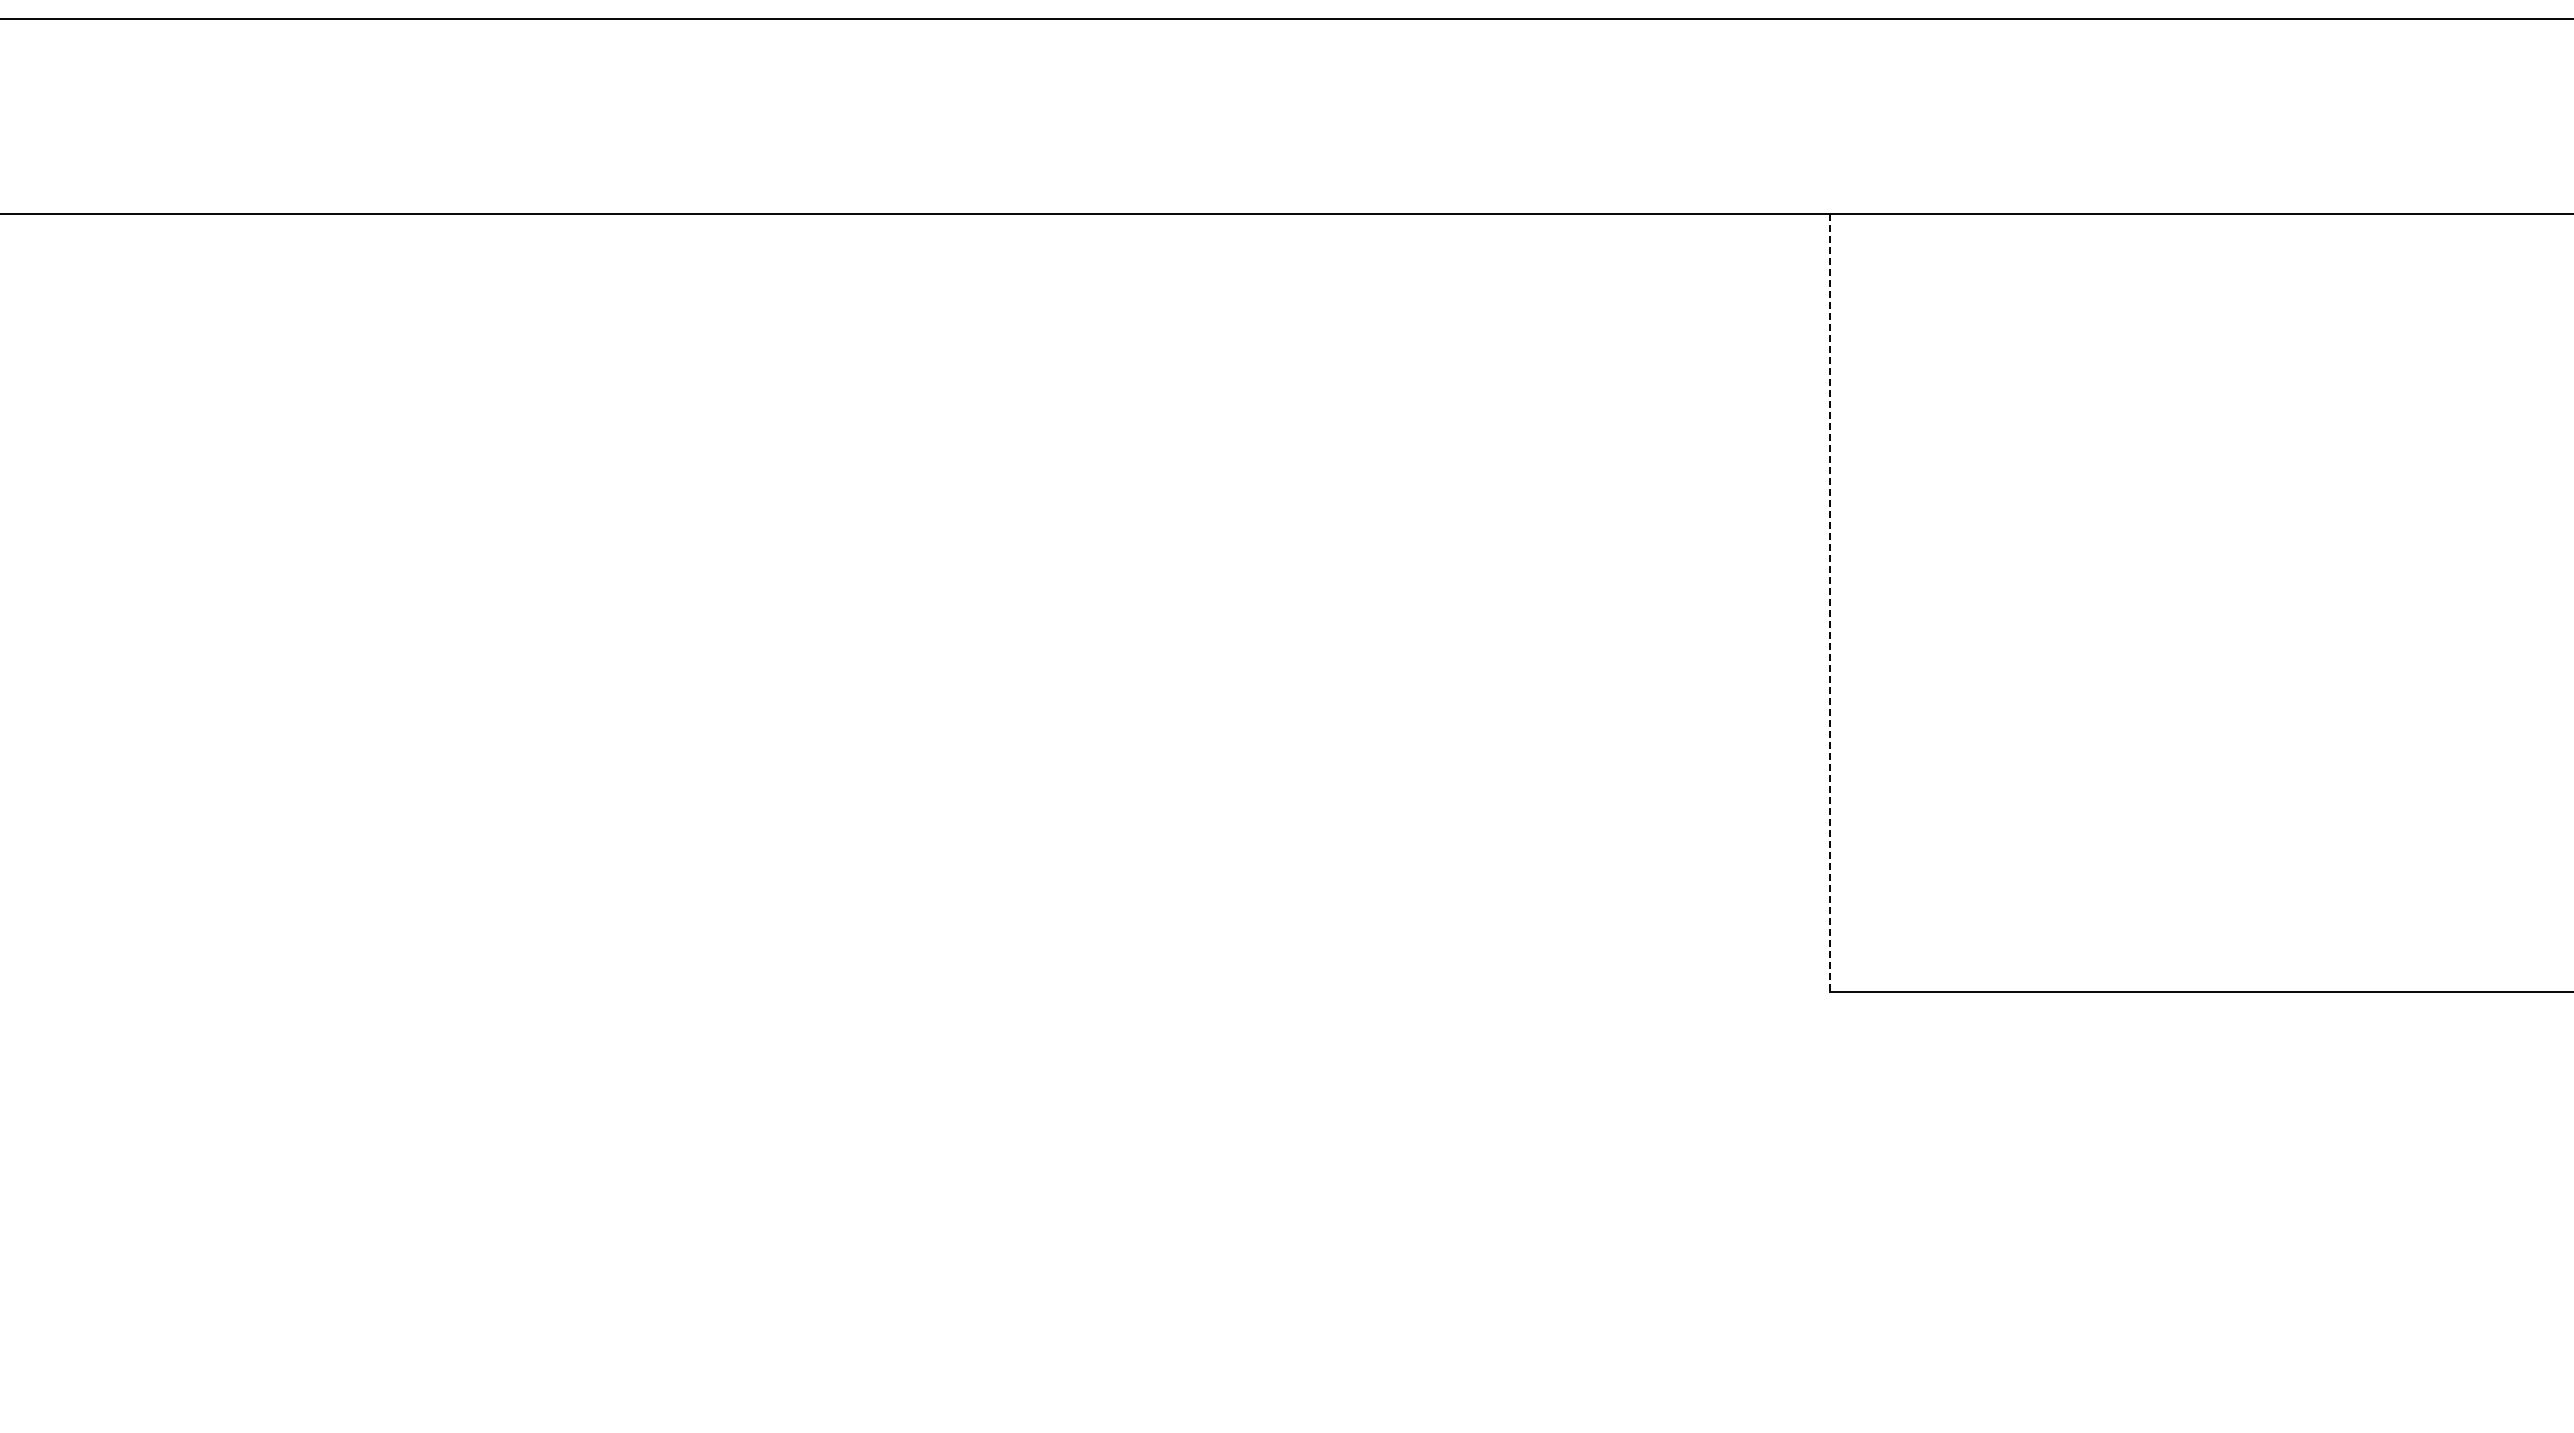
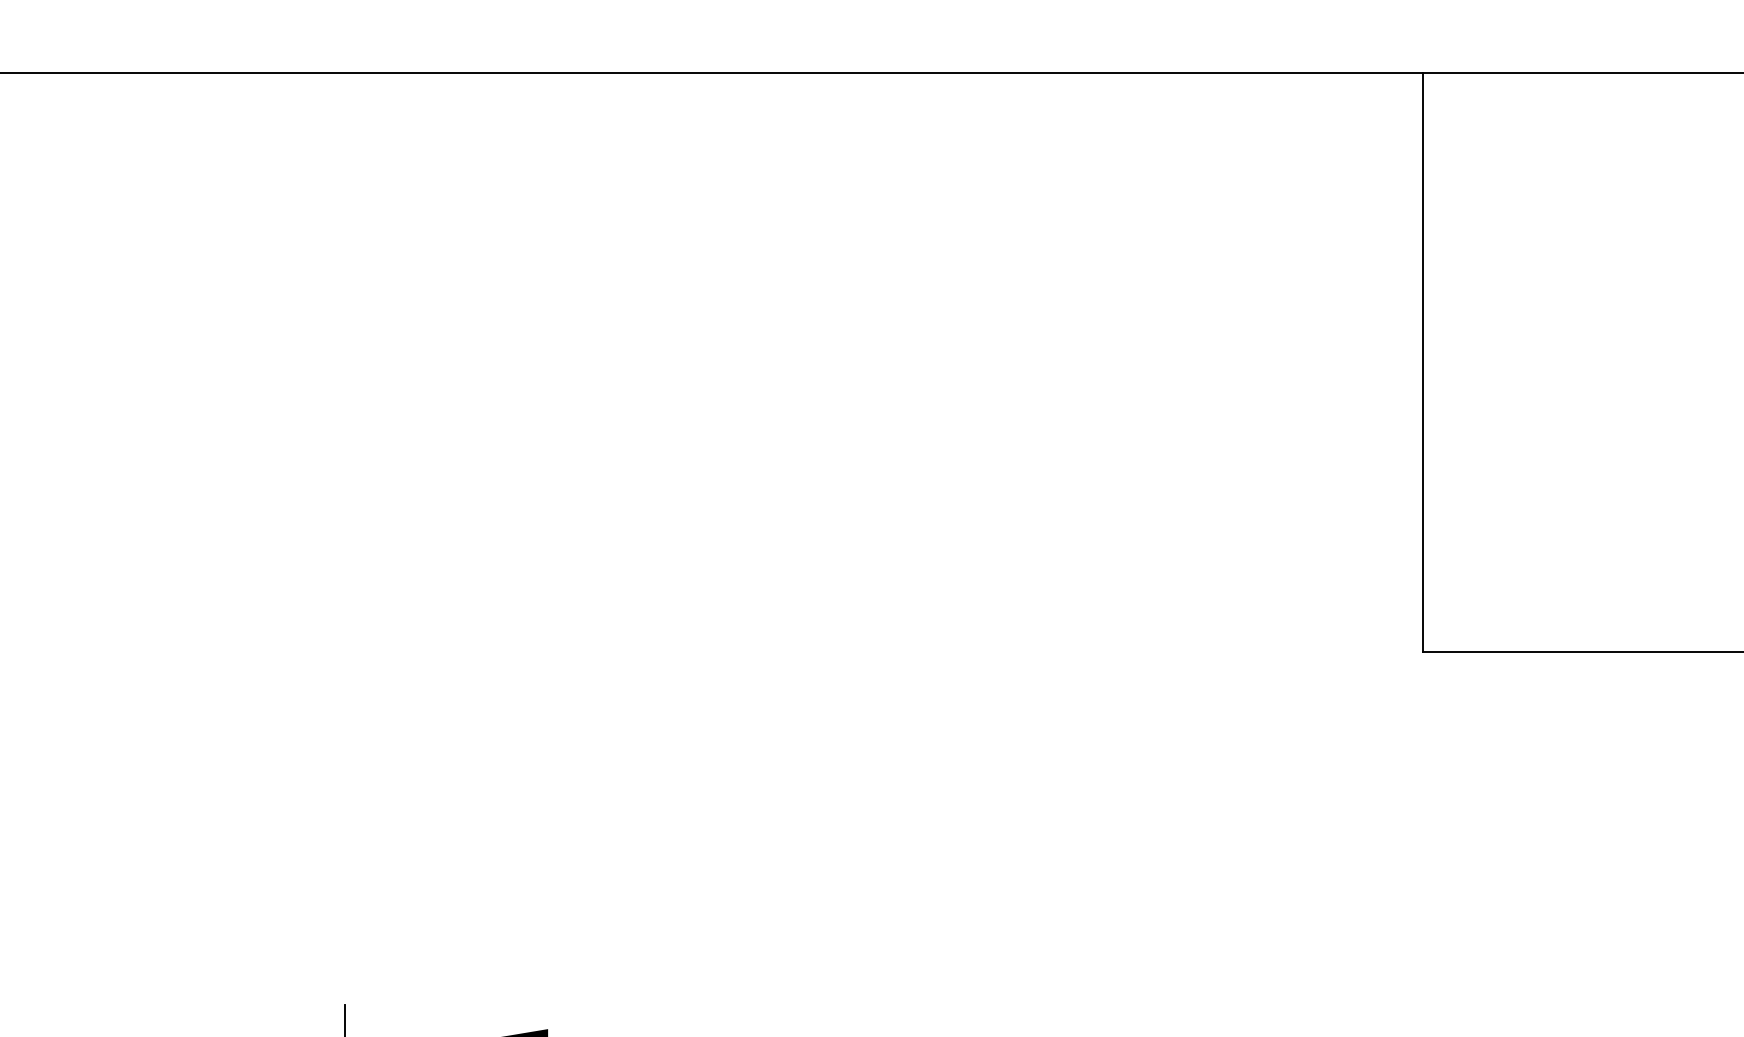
line: (1830, 603) -> (1423, 363), dashed -> solid

